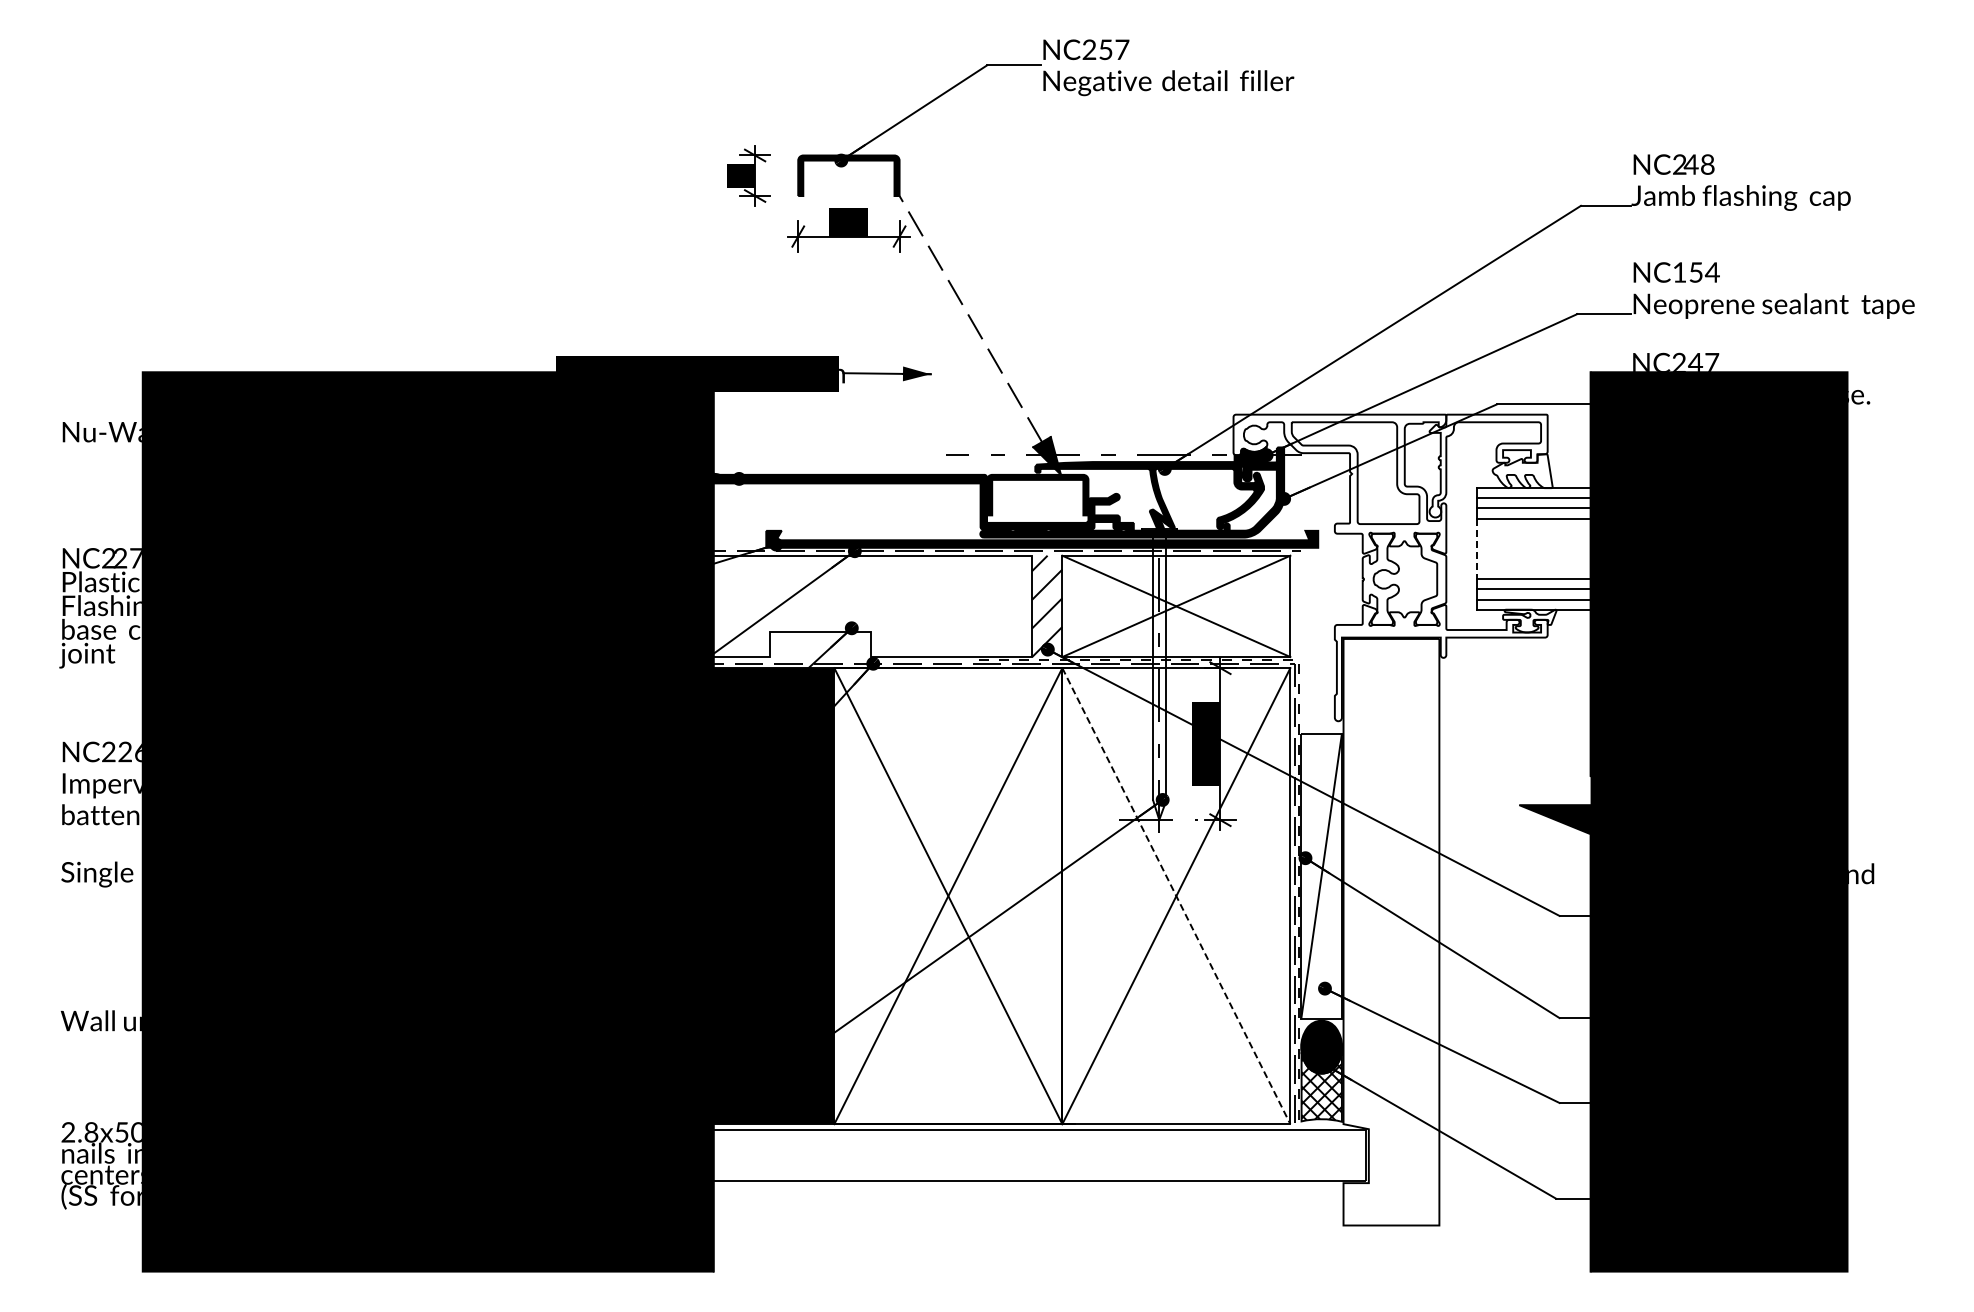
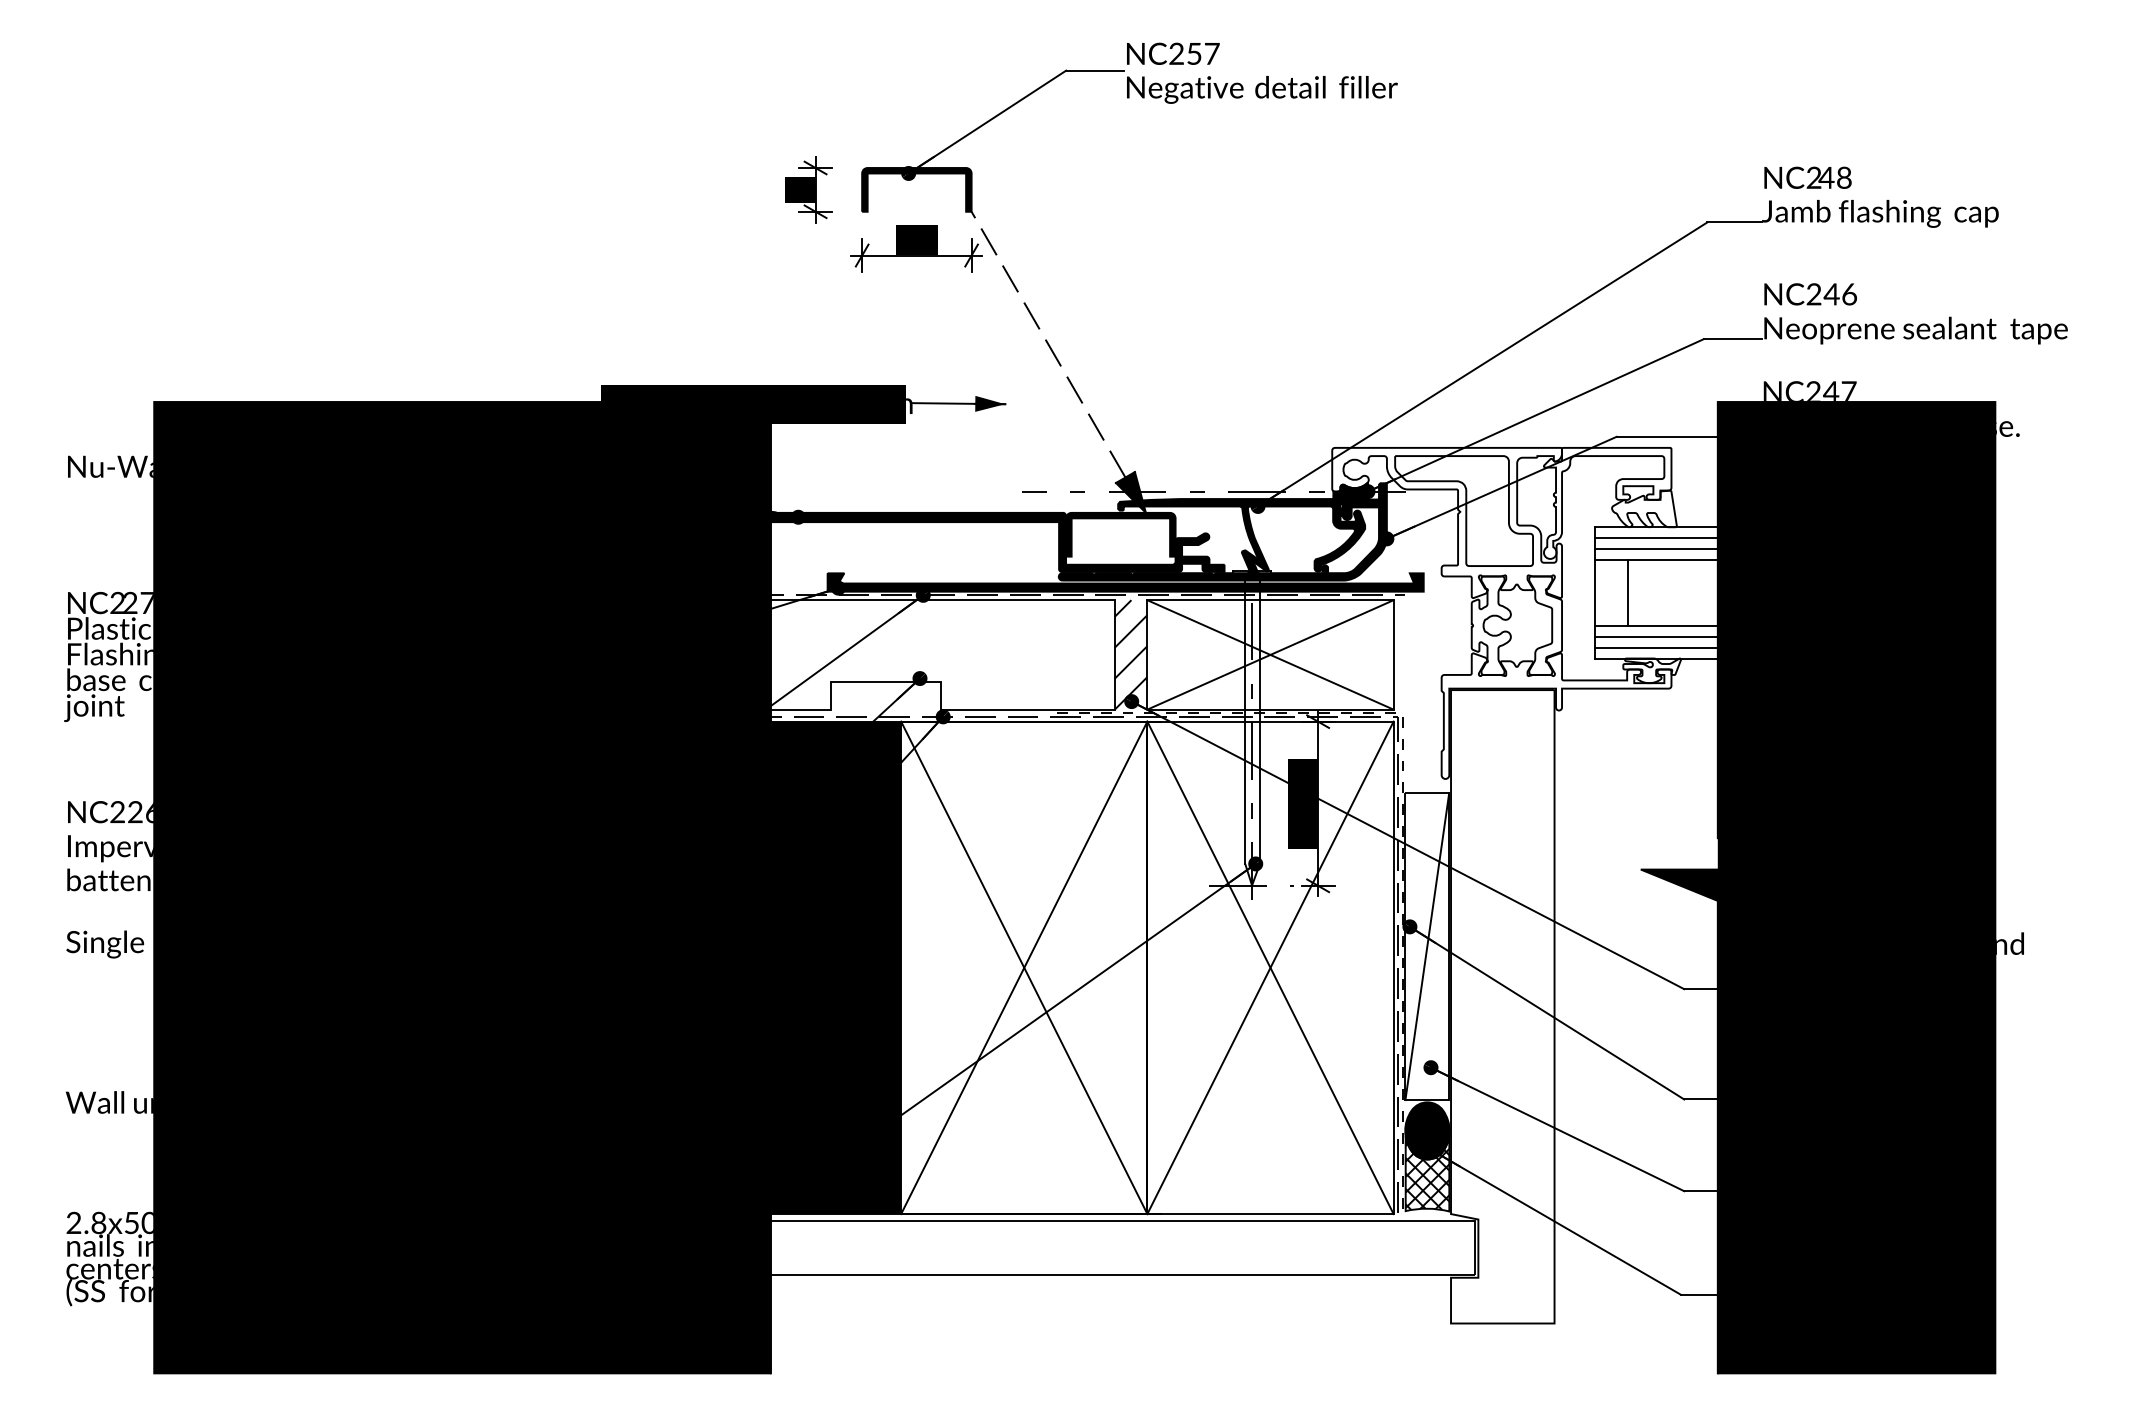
text: (1696, 272) -> (1832, 294), NC154 -> NC246
line: (1507, 548) -> (1628, 592), added
line: (1476, 549) -> (1594, 593), dashed -> solid
line: (1176, 896) -> (1270, 968), dashed -> solid

